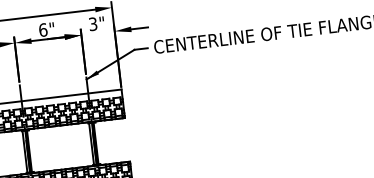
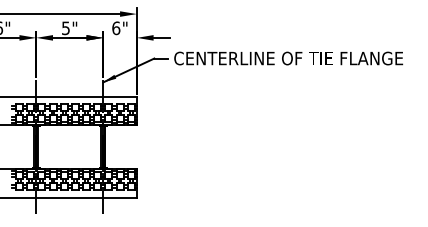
text: (93, 24) -> (116, 28), 3" -> 6"
text: (43, 30) -> (66, 28), 6" -> 5"

